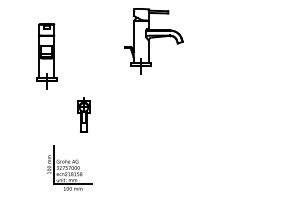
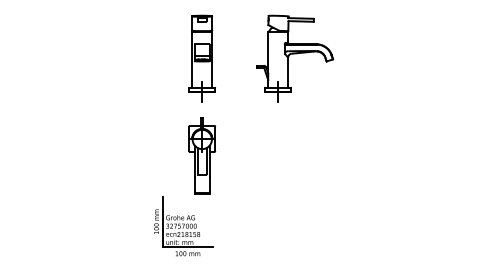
part: (46, 56) -> (201, 58), moved
part: (84, 114) -> (202, 155), size x1.67

